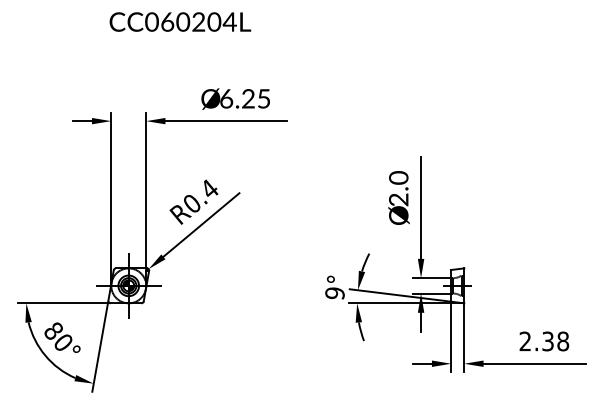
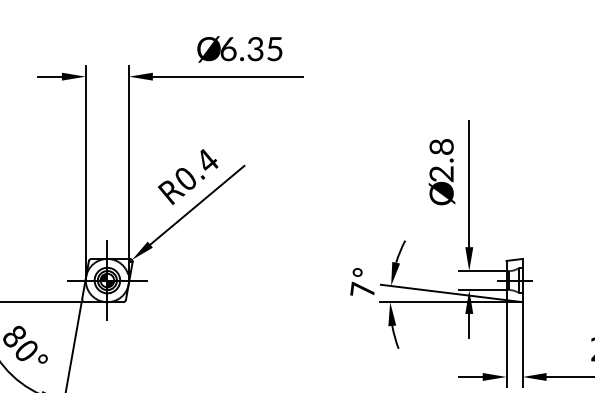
text: (248, 101) -> (255, 52), 6.25 -> 6.35
text: (399, 177) -> (442, 146), 2.0 -> 2.8
text: (334, 292) -> (362, 288), 9° -> 7°

